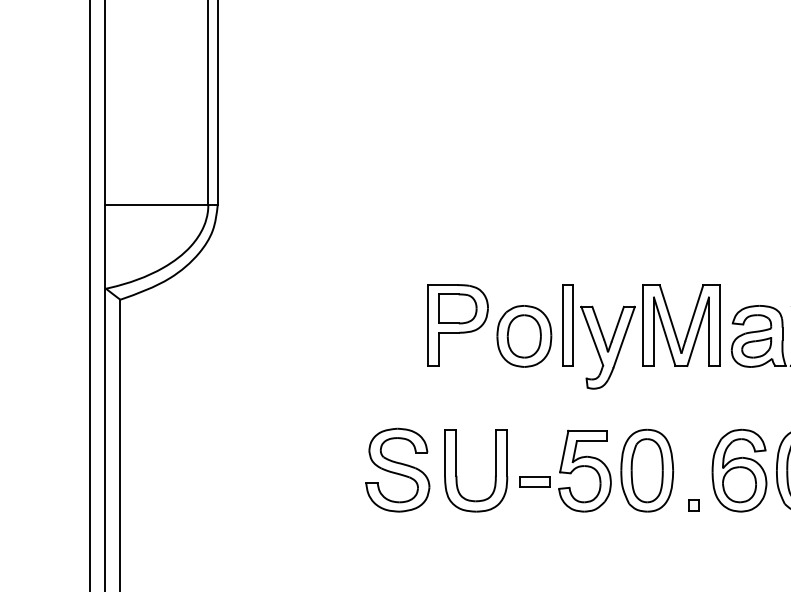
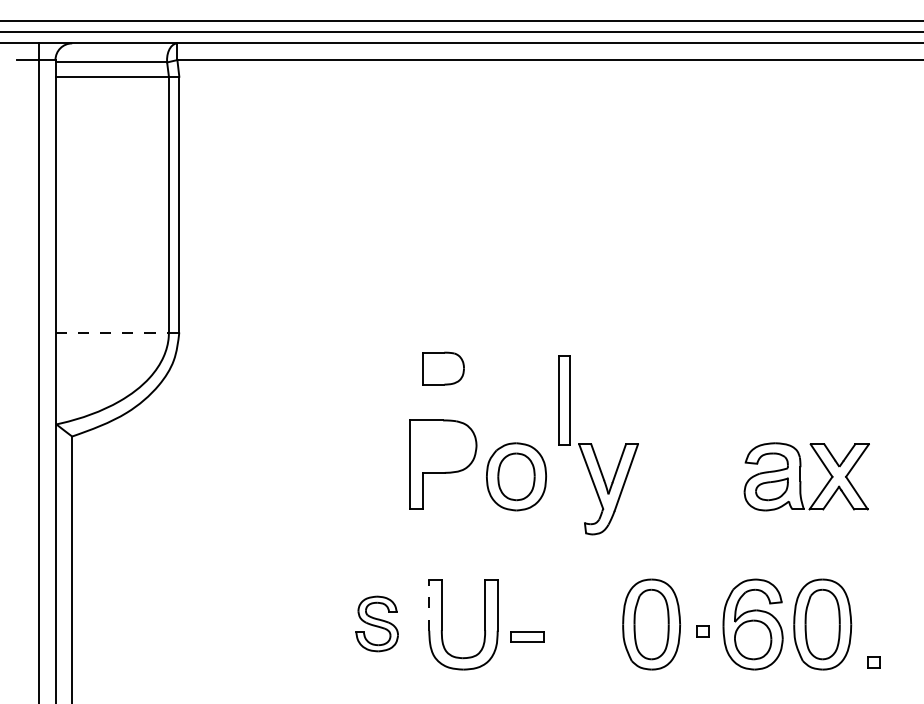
line: (157, 205) -> (112, 332), solid -> dashed
part: (457, 308) -> (443, 368), moved
part: (568, 325) -> (564, 400), moved
part: (688, 326) -> (697, 465), removed
line: (445, 453) -> (429, 605), solid -> dashed
part: (397, 469) -> (376, 623), size x0.6
part: (584, 470) -> (582, 624), removed
part: (693, 505) -> (702, 631), moved

